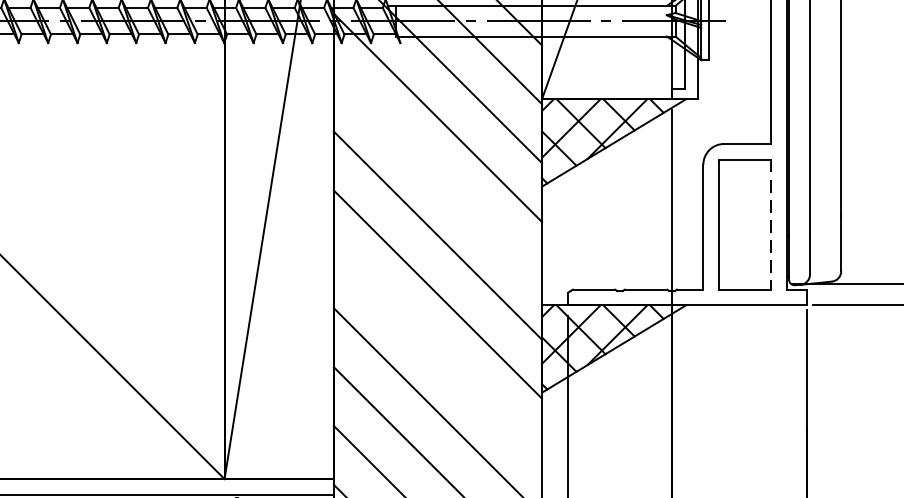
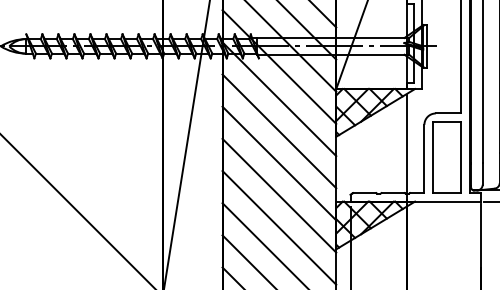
line: (438, 176) -> (279, 131), added
line: (771, 224) -> (461, 157), dashed -> solid
line: (438, 352) -> (279, 227), added

